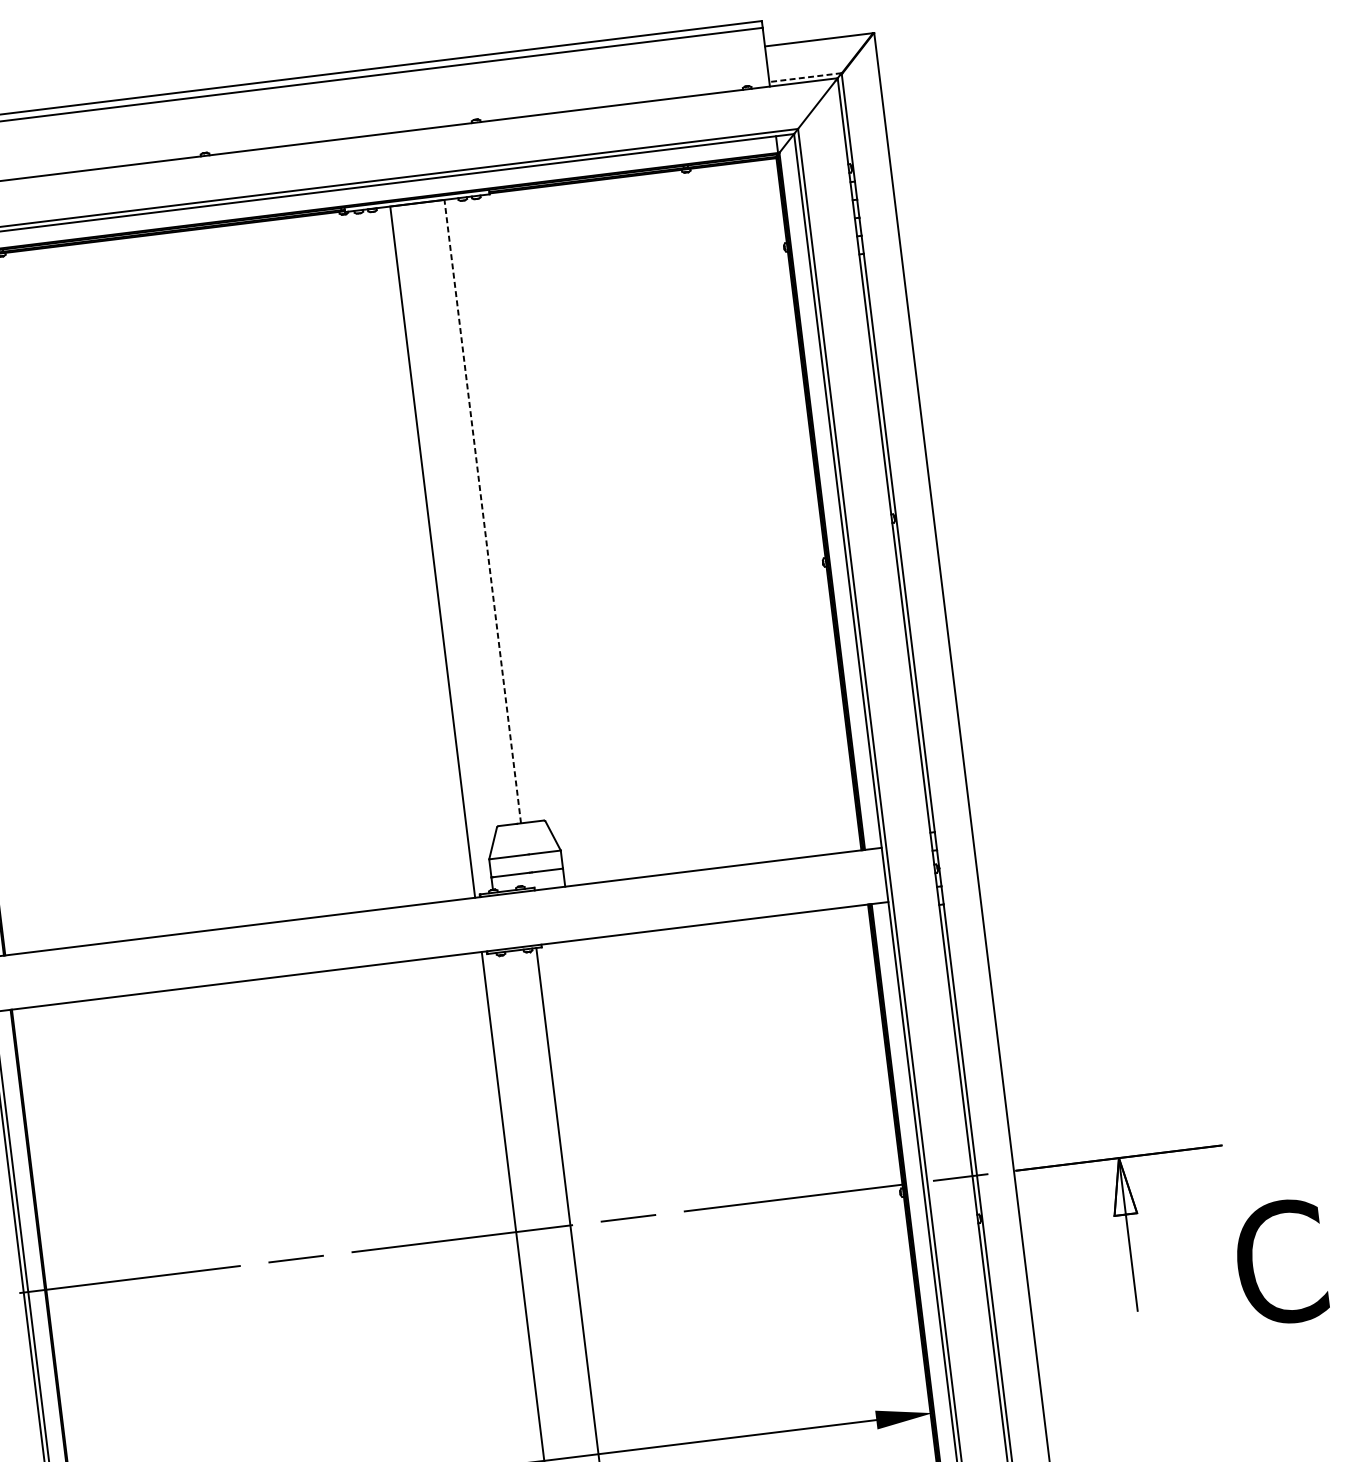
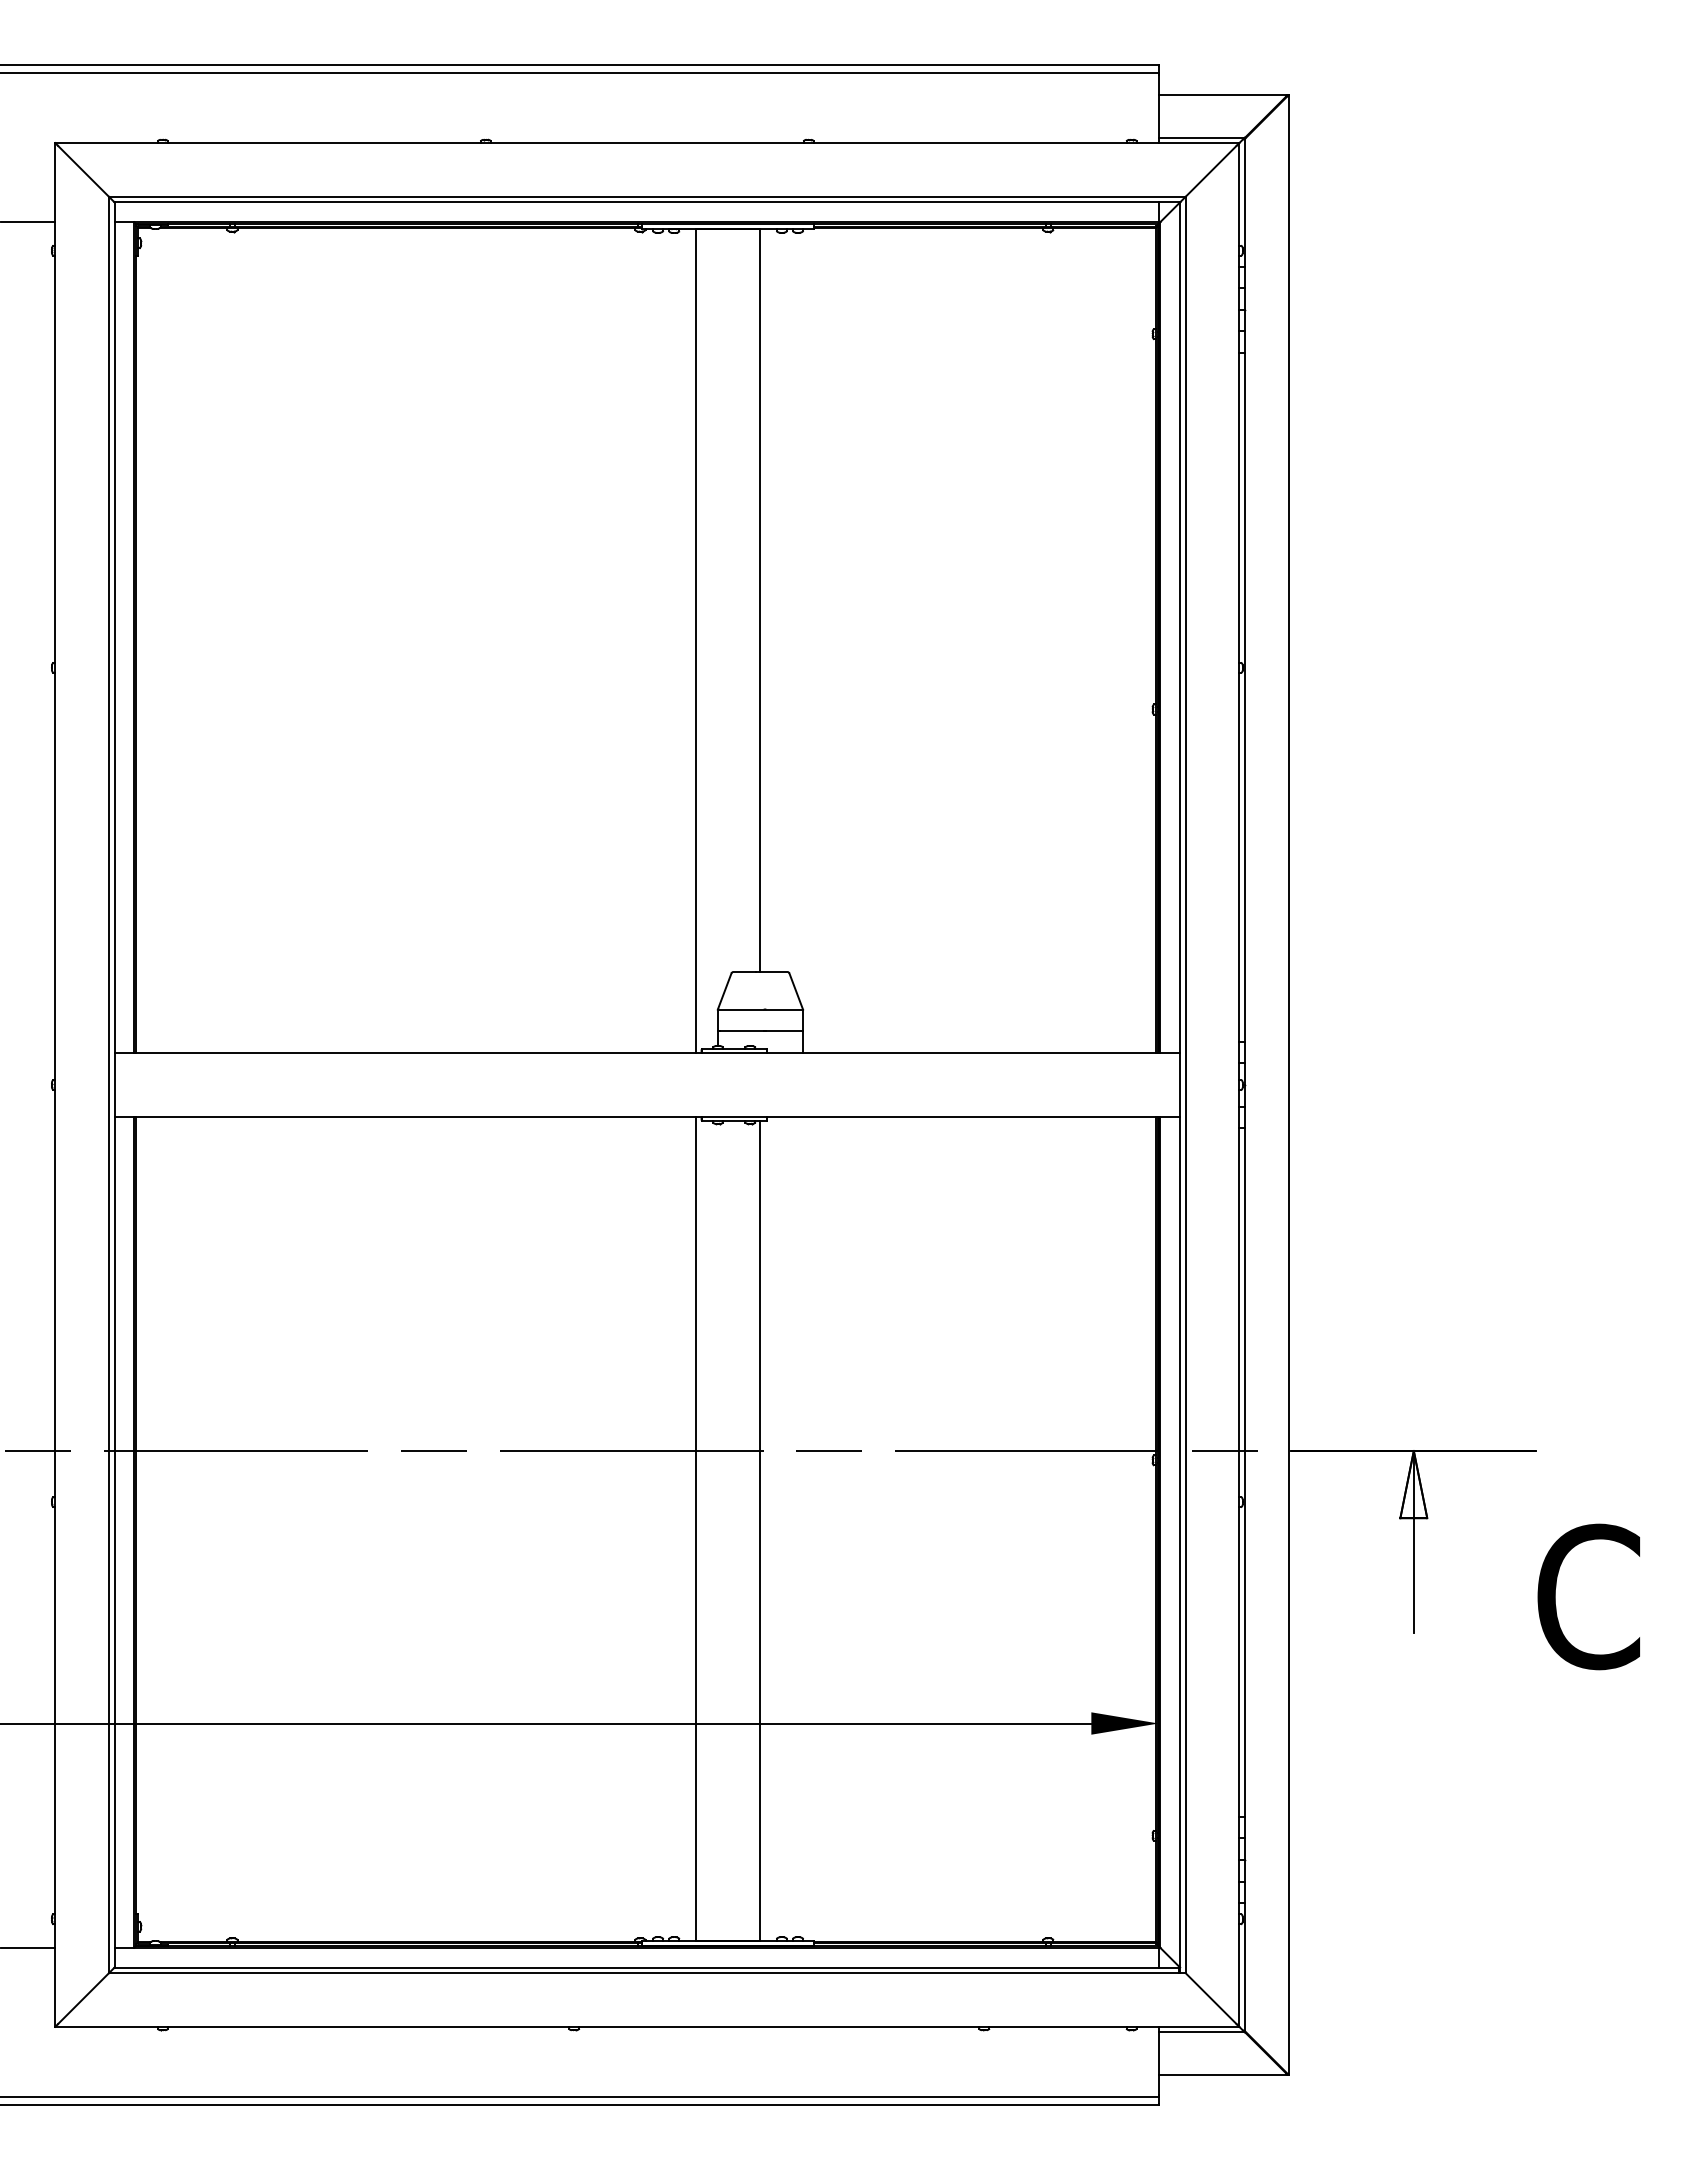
line: (805, 77) -> (1201, 137), dashed -> solid
line: (482, 511) -> (760, 600), dashed -> solid

